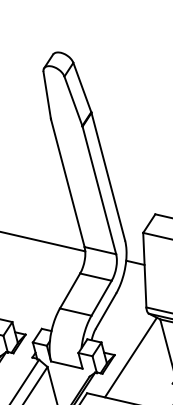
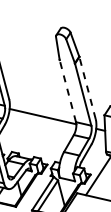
line: (108, 175) -> (87, 87), solid -> dashed
line: (67, 181) -> (67, 90), solid -> dashed

